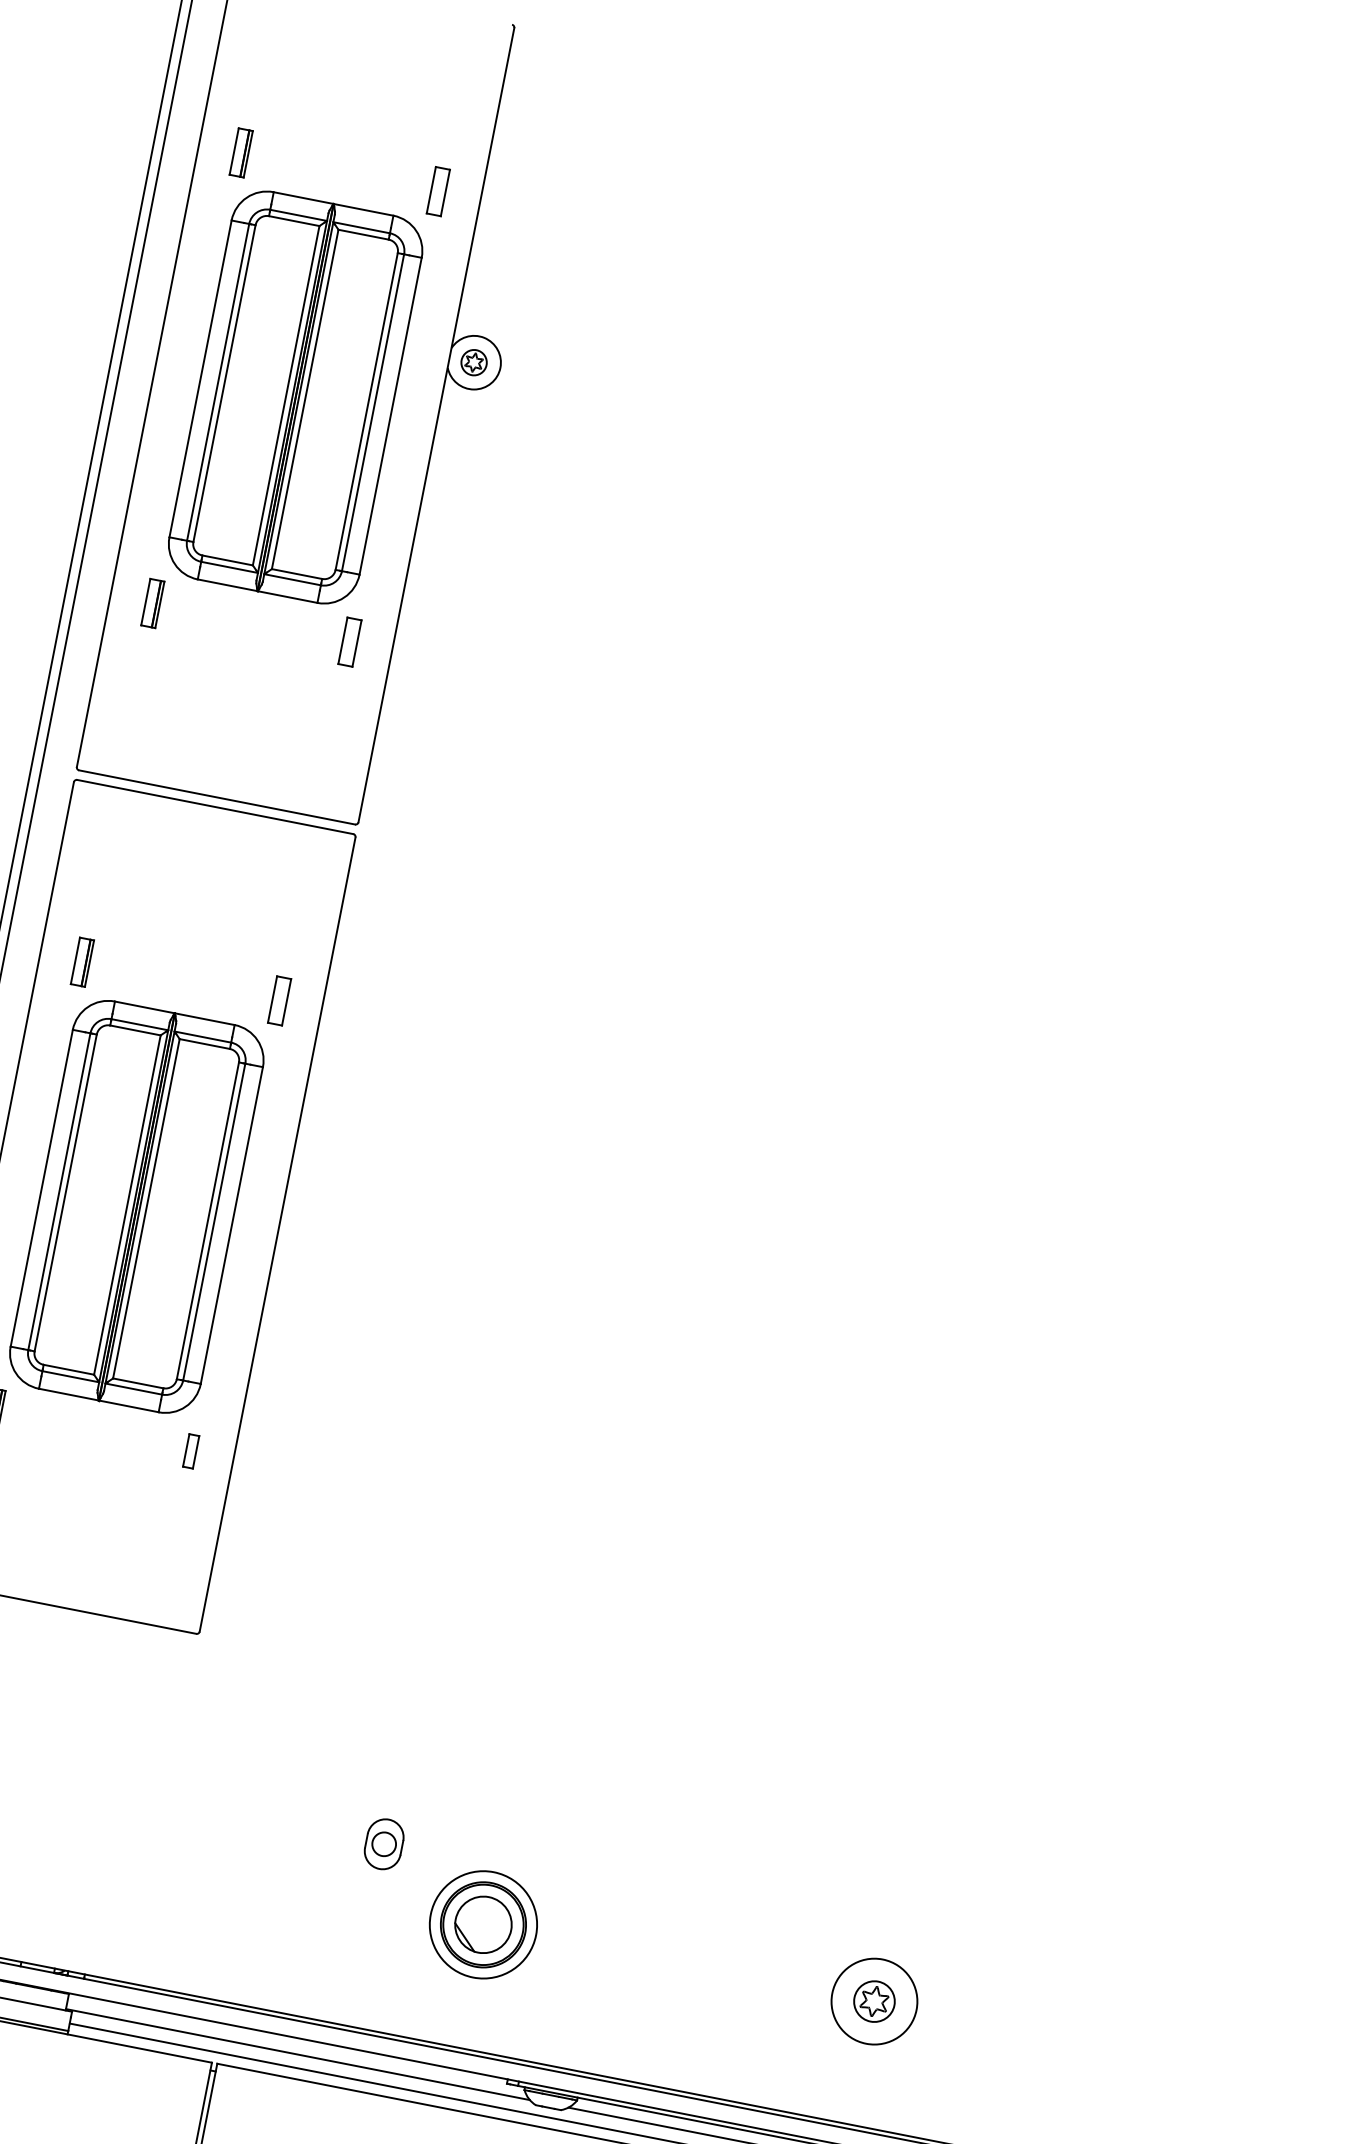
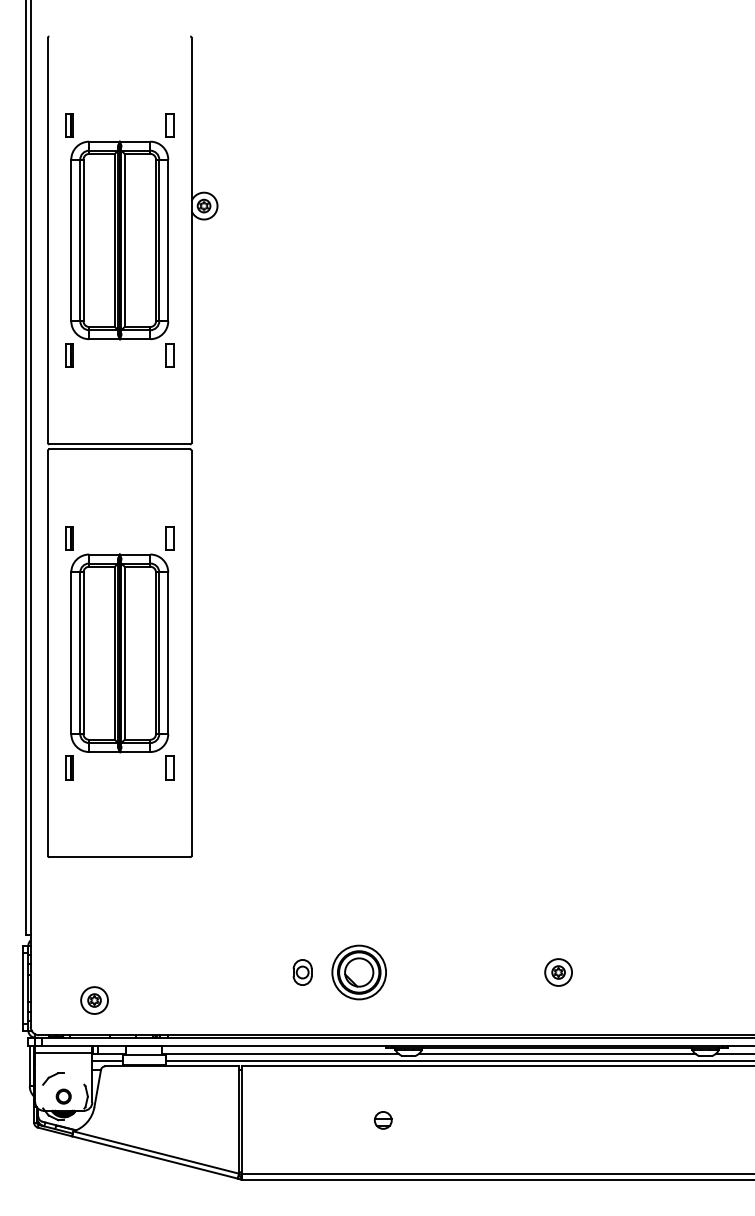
part: (190, 1449) -> (169, 767), size x1.43
part: (383, 1844) -> (302, 972), moved
part: (874, 2001) -> (558, 972), size x0.62

